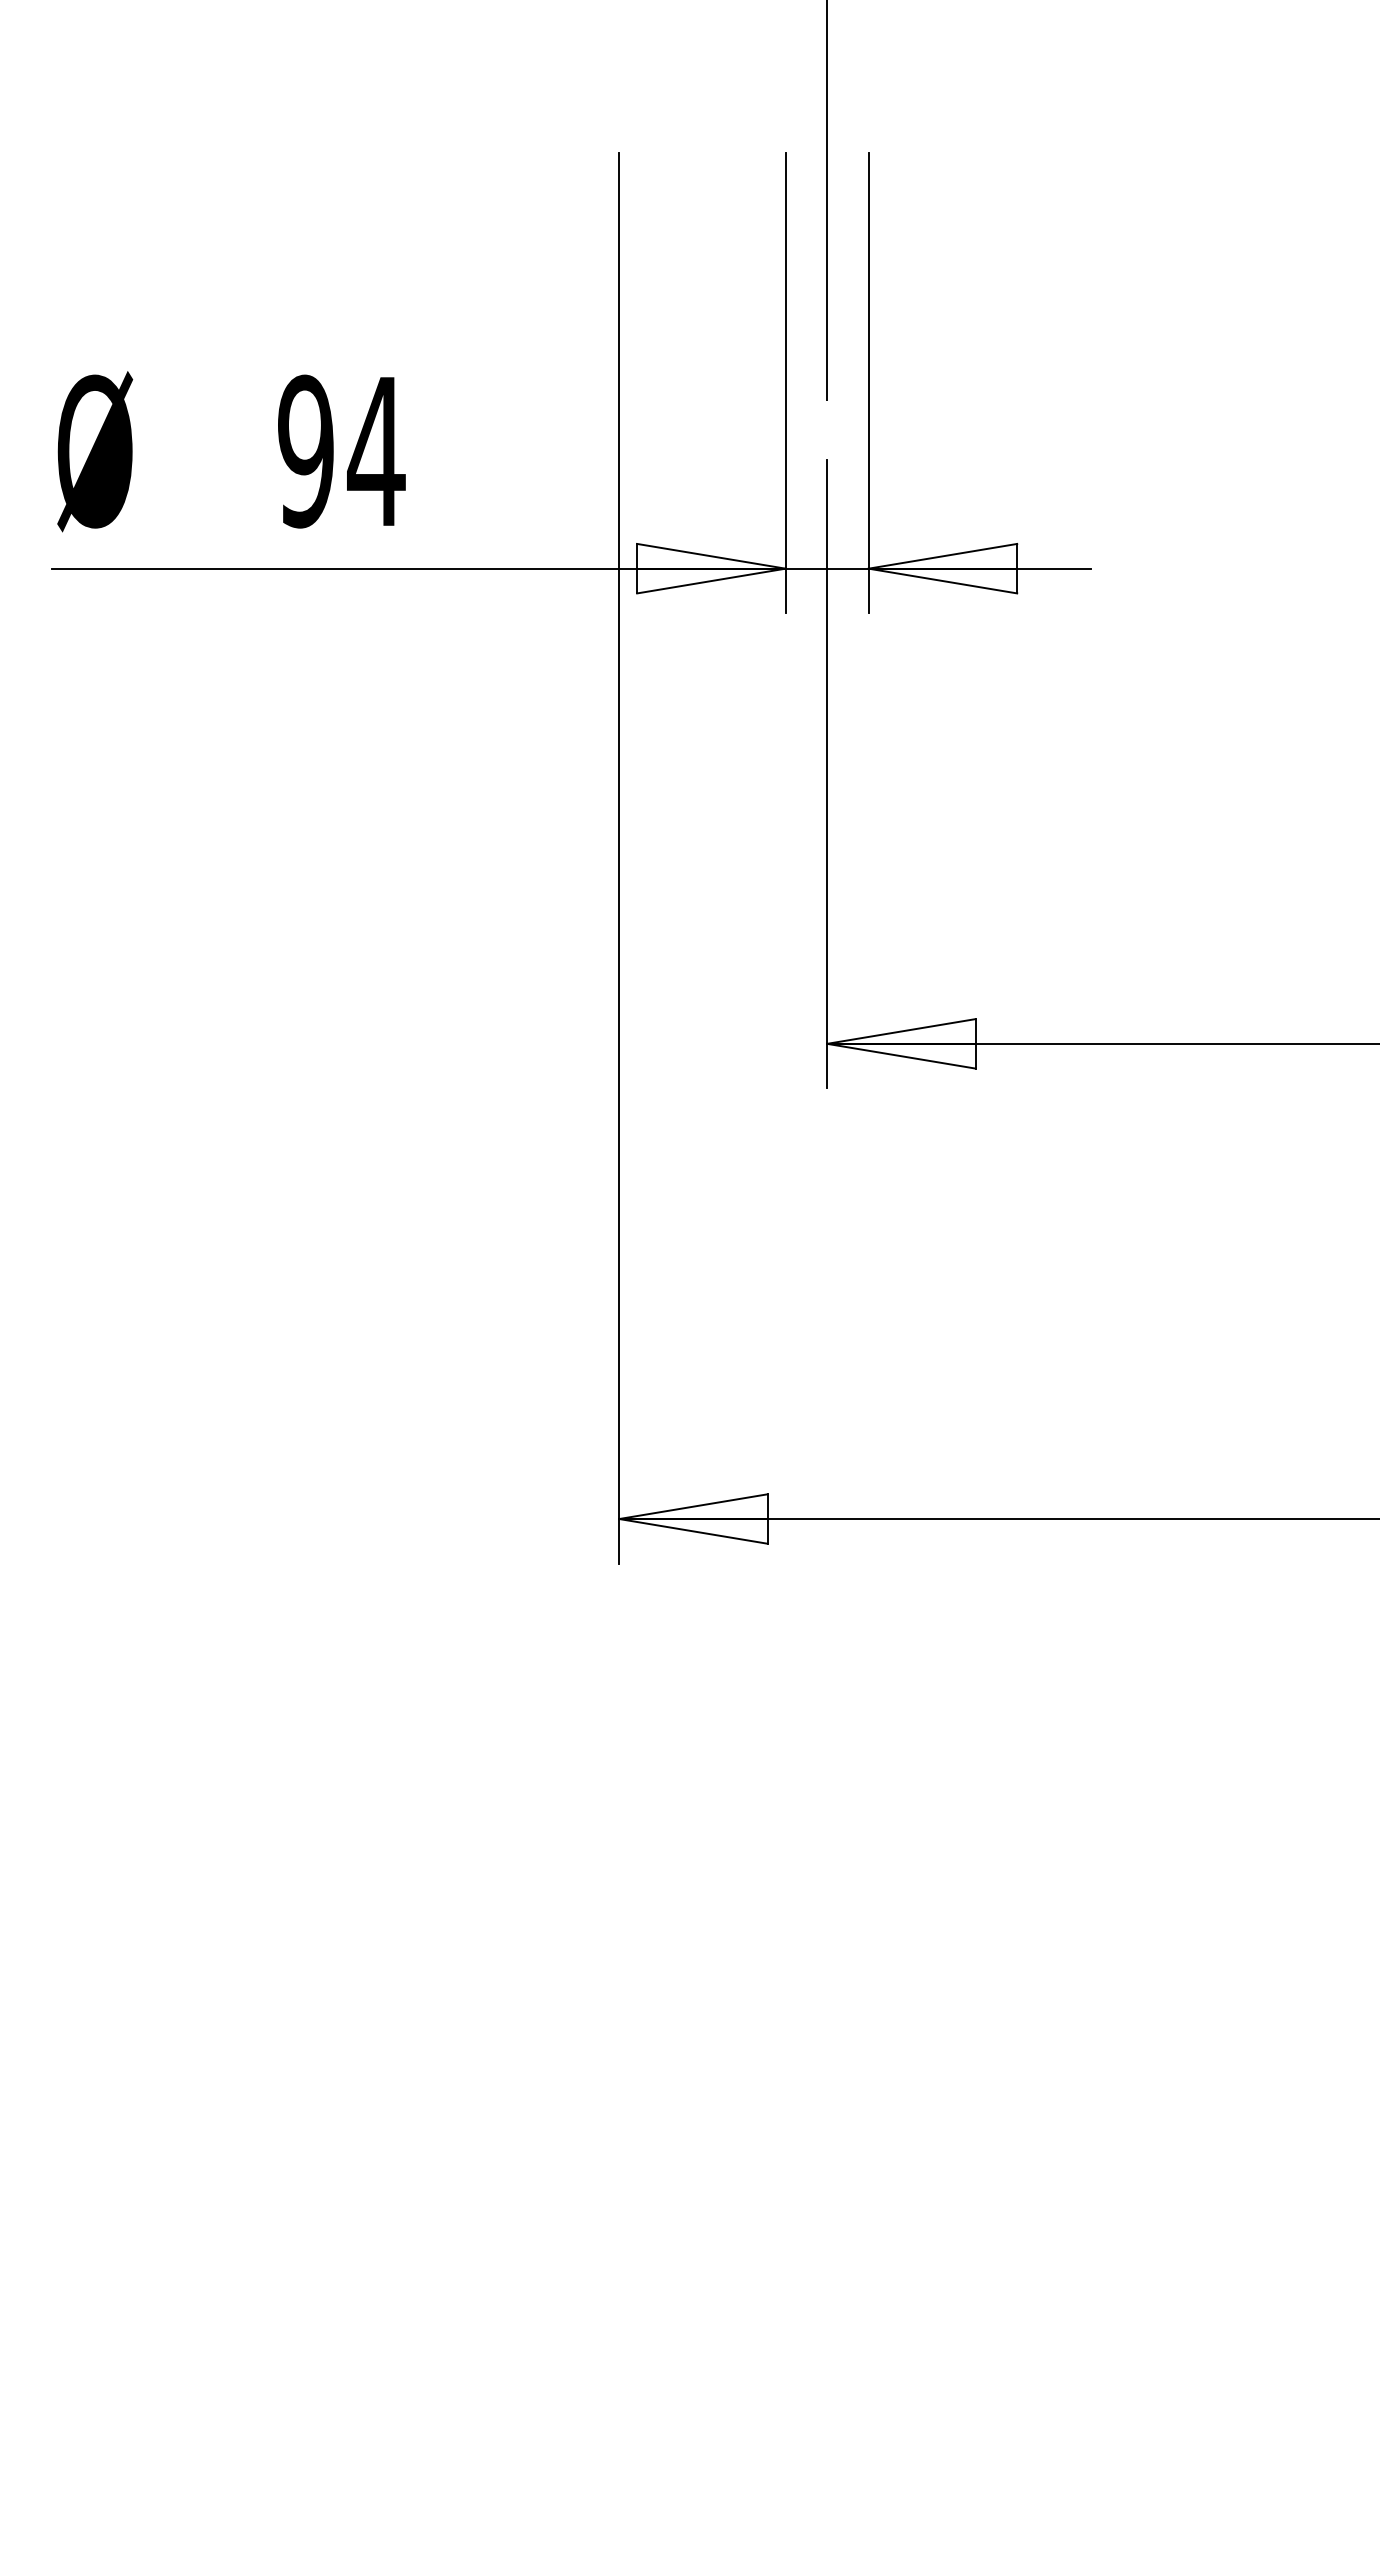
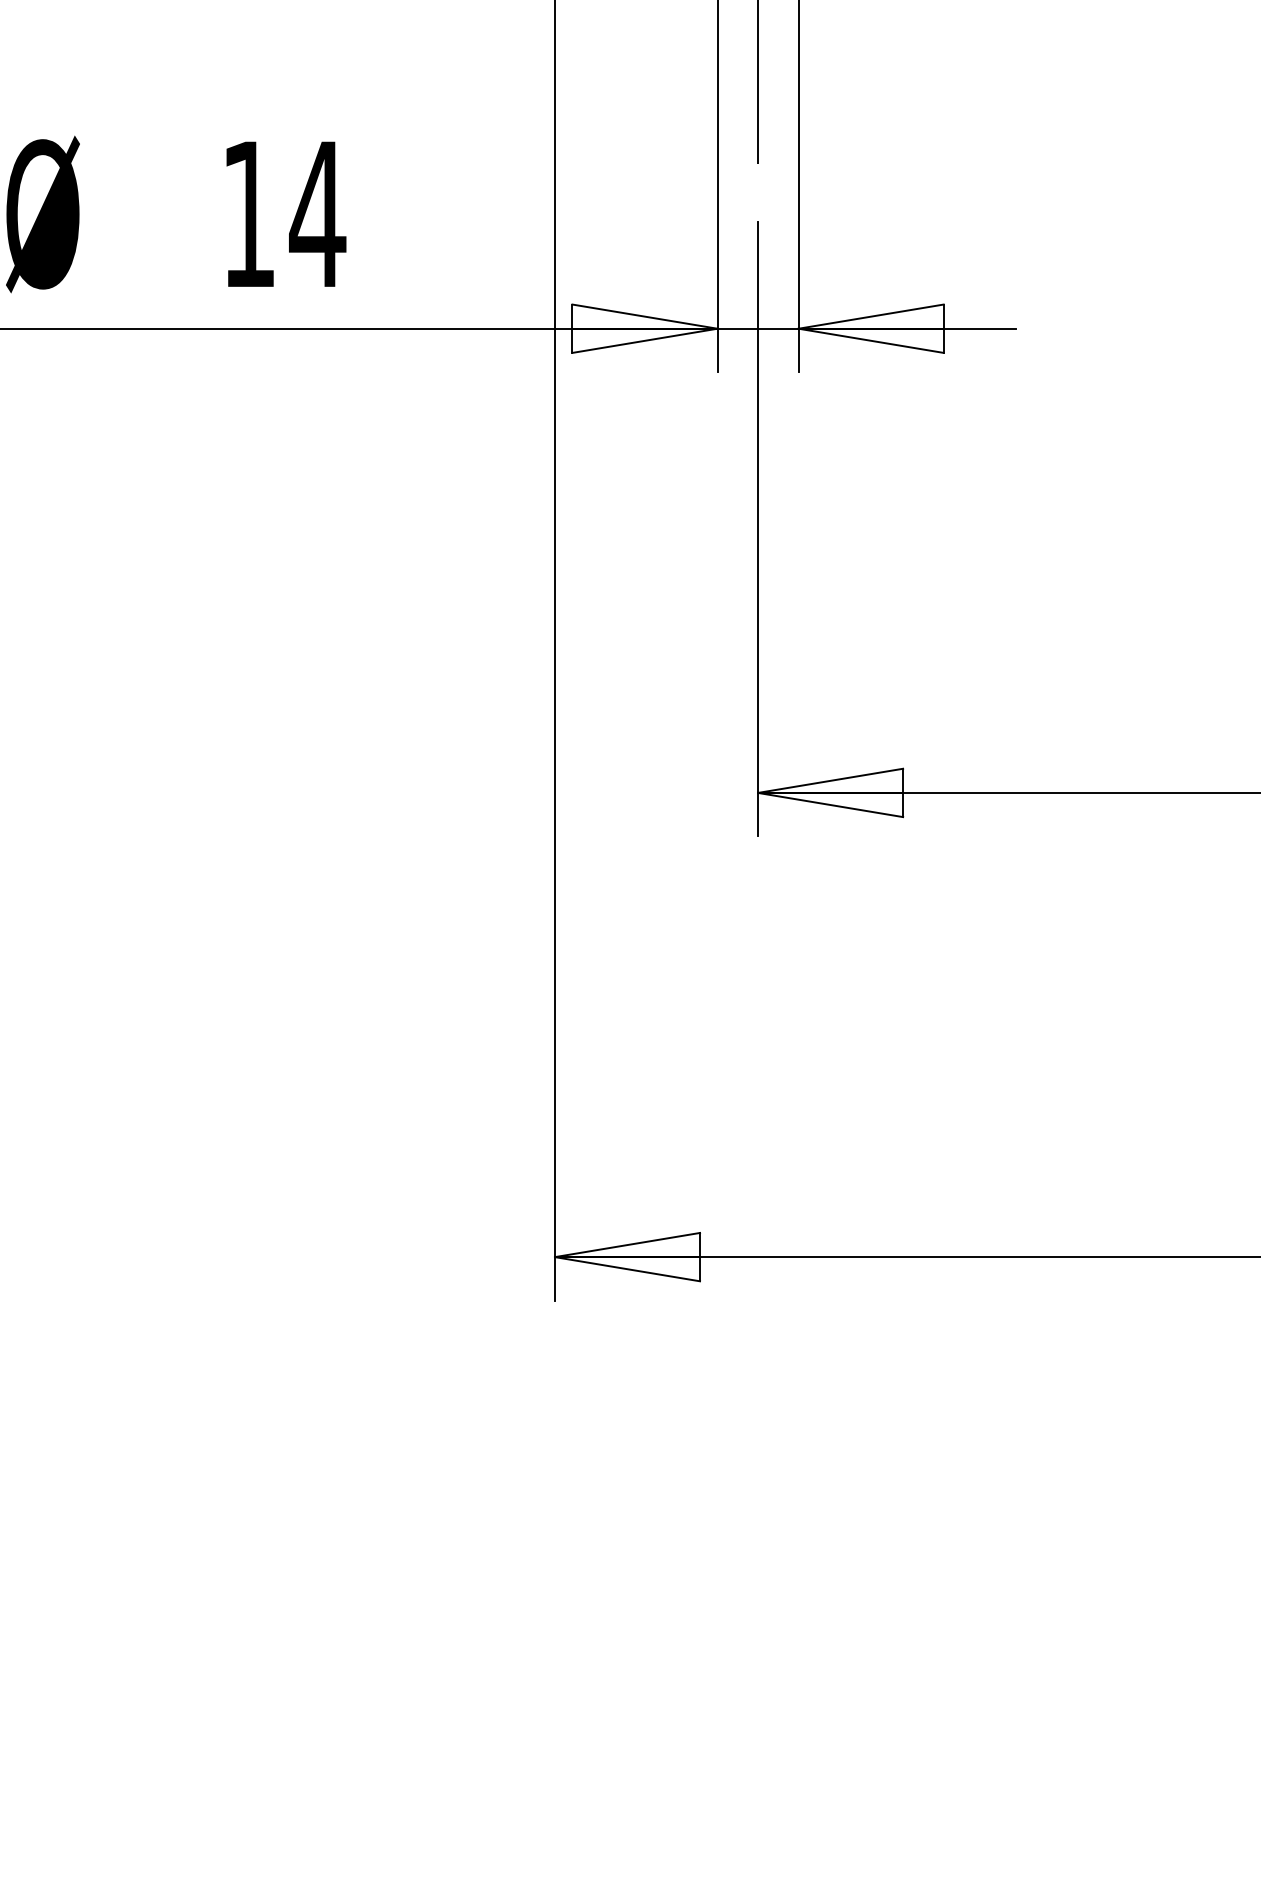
text: (305, 451) -> (248, 214), 94 -> 14

